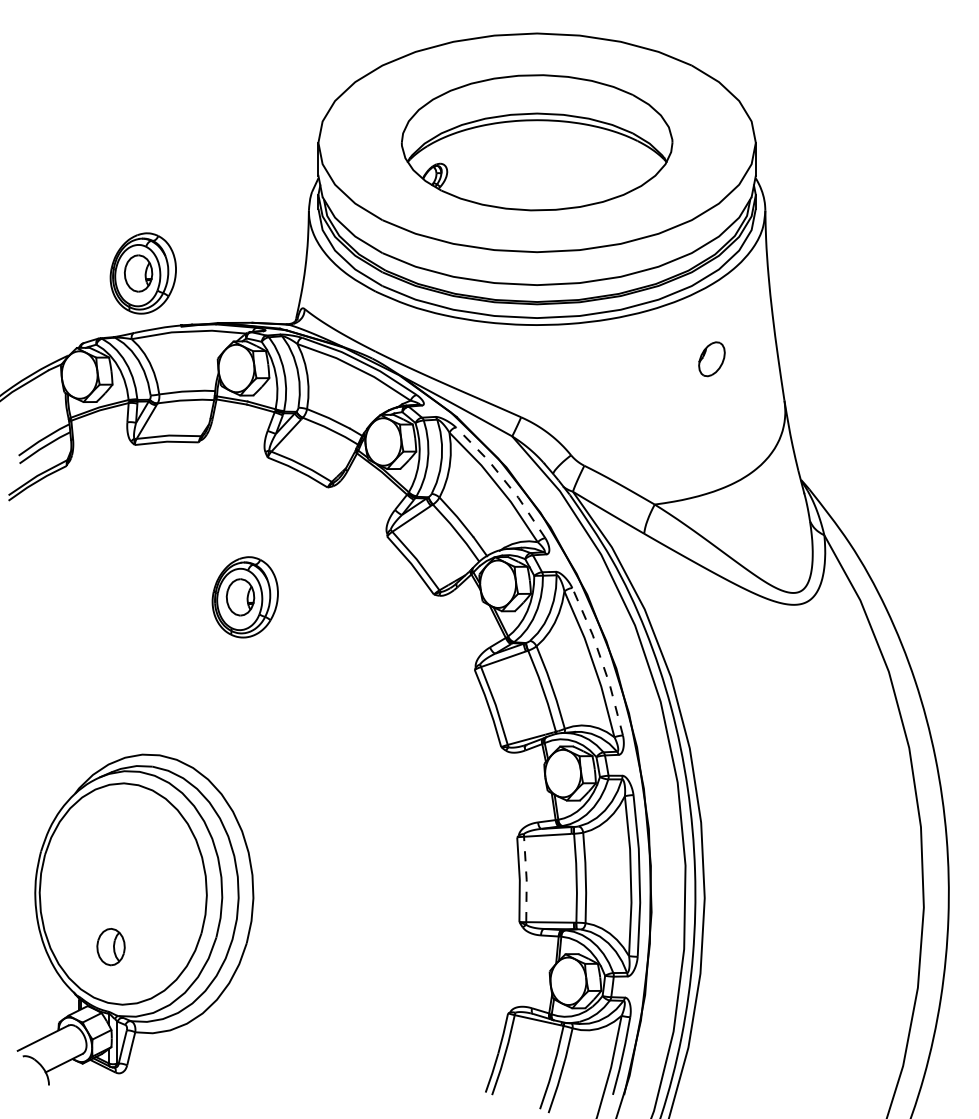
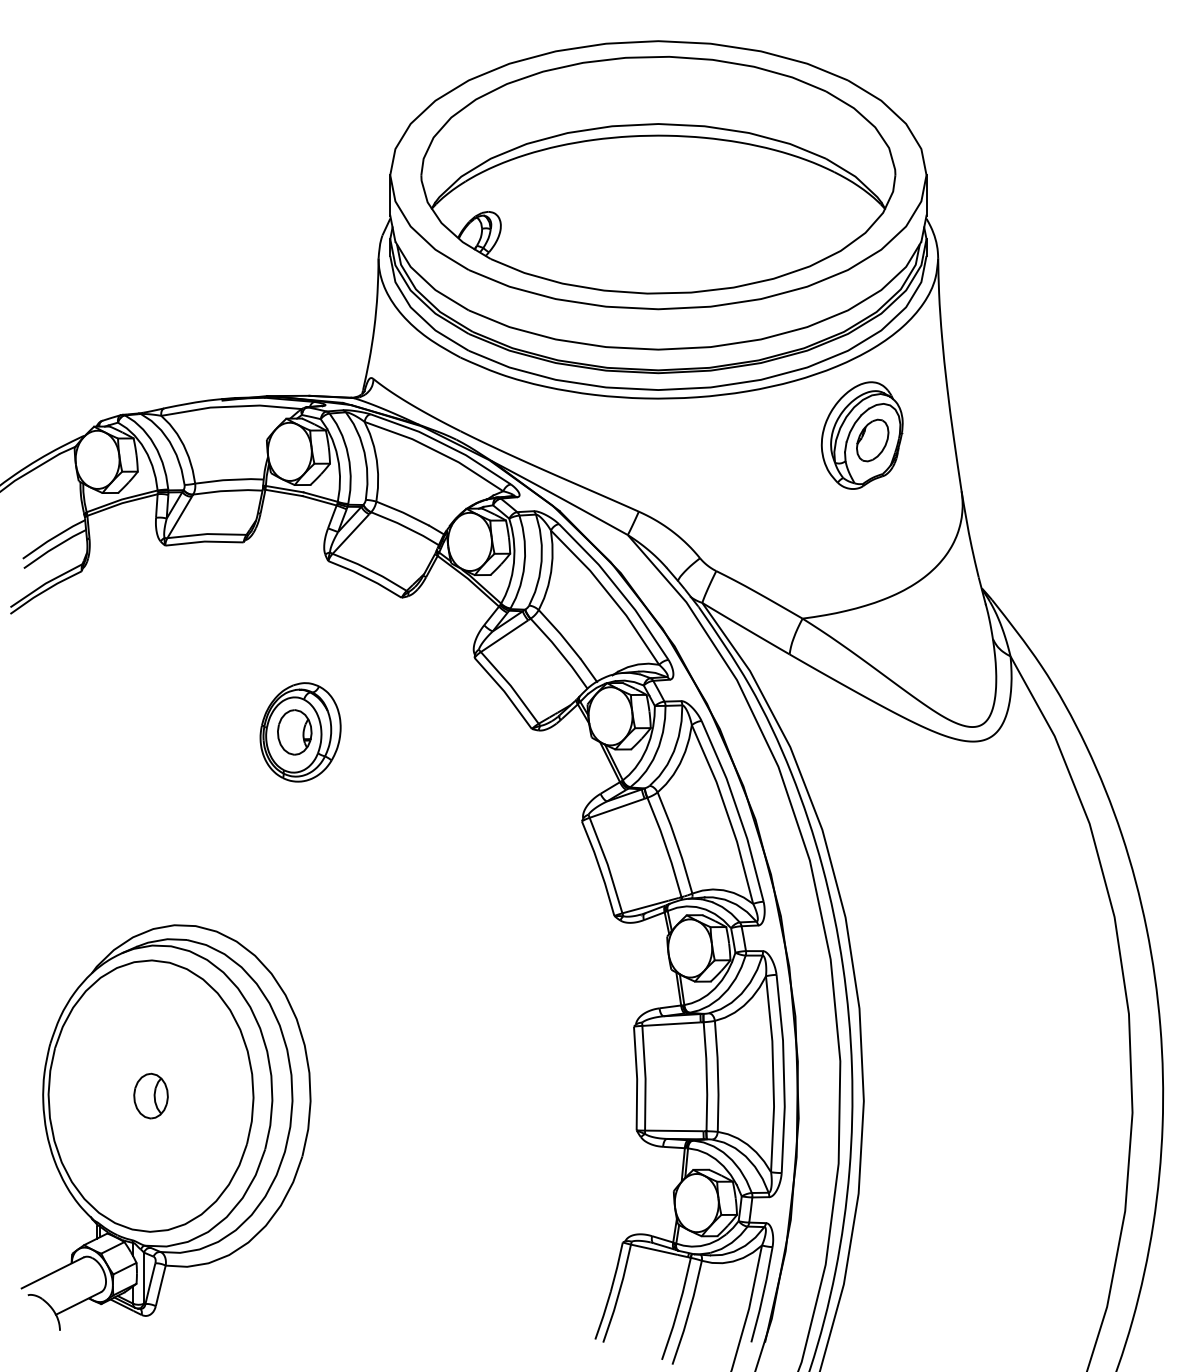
part: (537, 142) -> (658, 174), size x1.43
part: (143, 273) -> (175, 335), removed
part: (702, 355) -> (861, 435), added
line: (503, 479) -> (617, 588), dashed -> solid
line: (601, 660) -> (737, 809), dashed -> solid
line: (526, 878) -> (645, 1077), dashed -> solid
part: (110, 946) -> (150, 1095), moved

